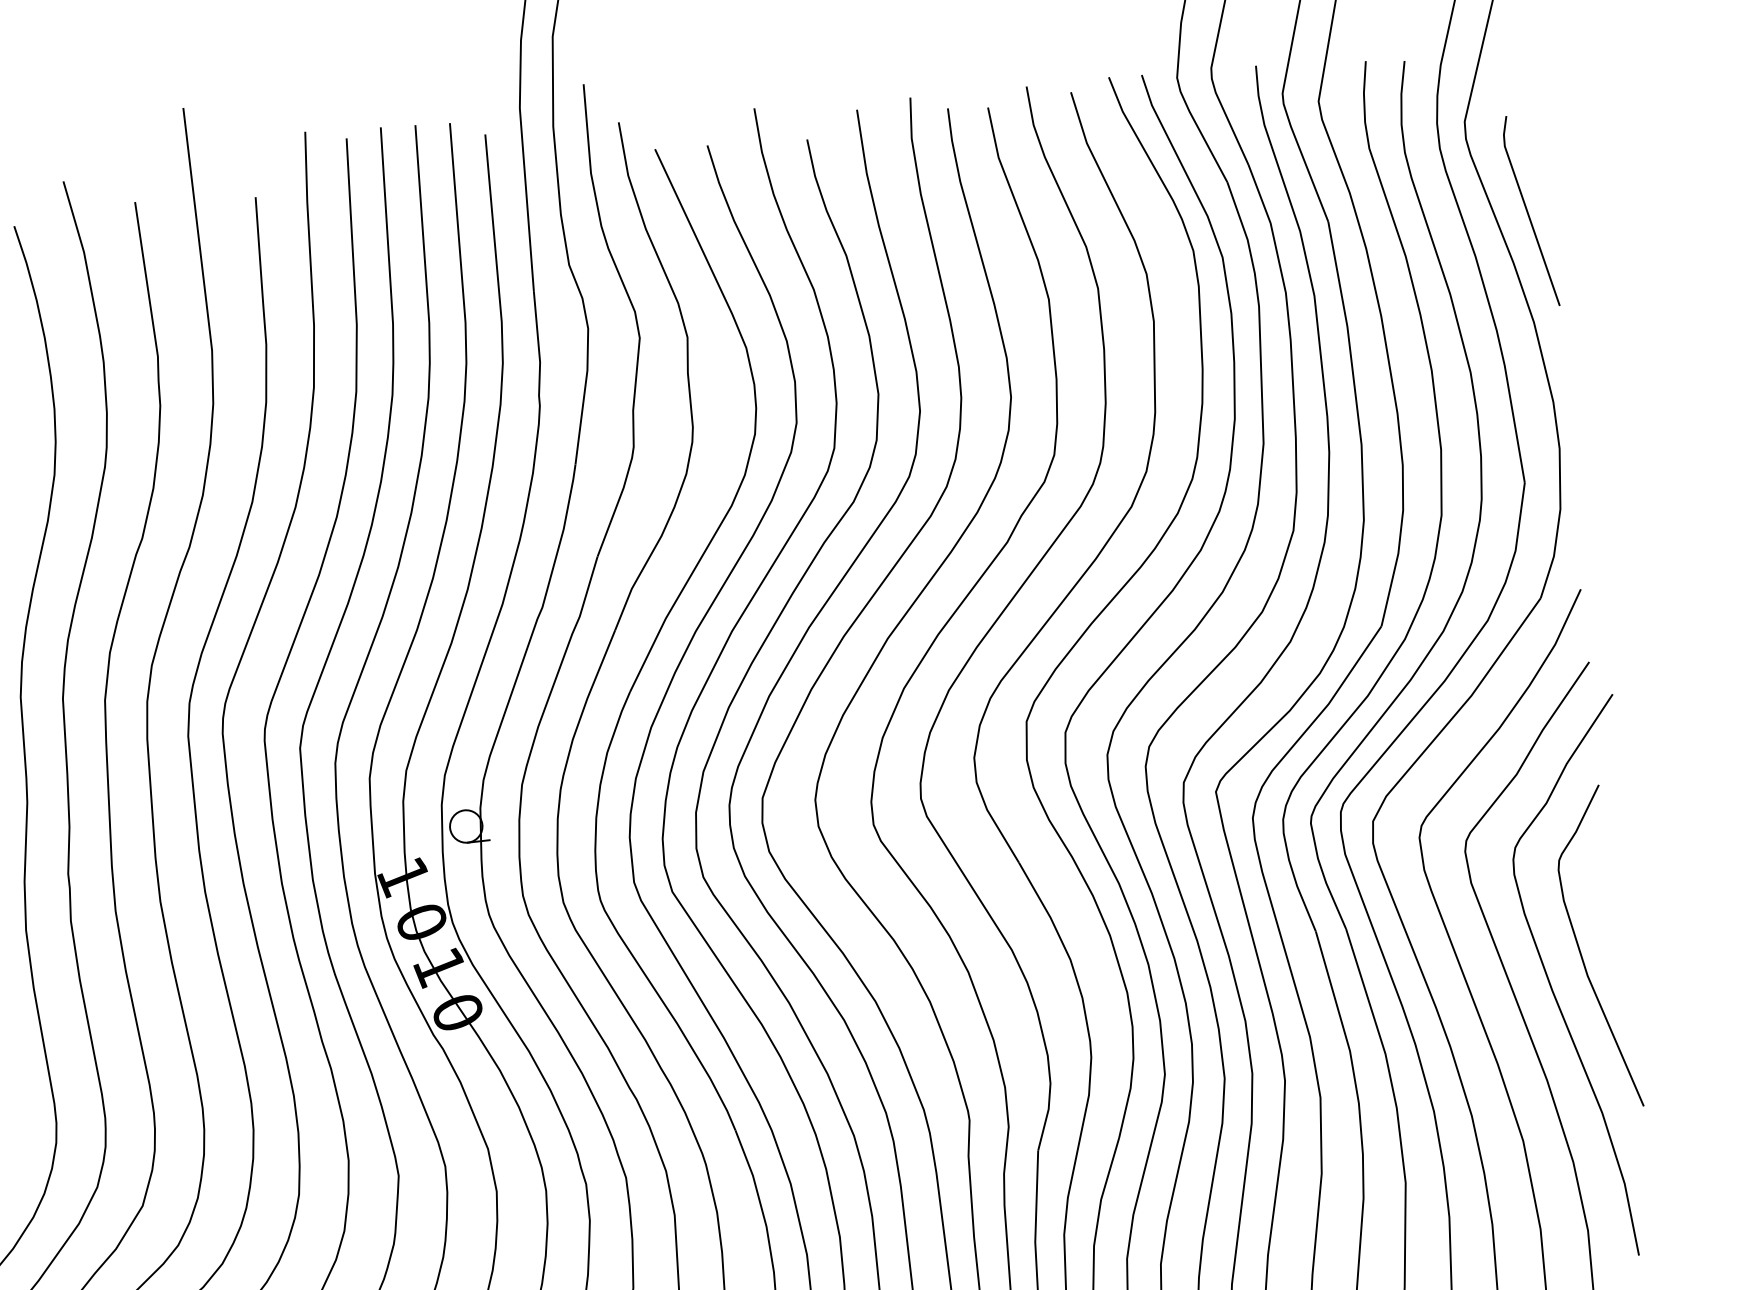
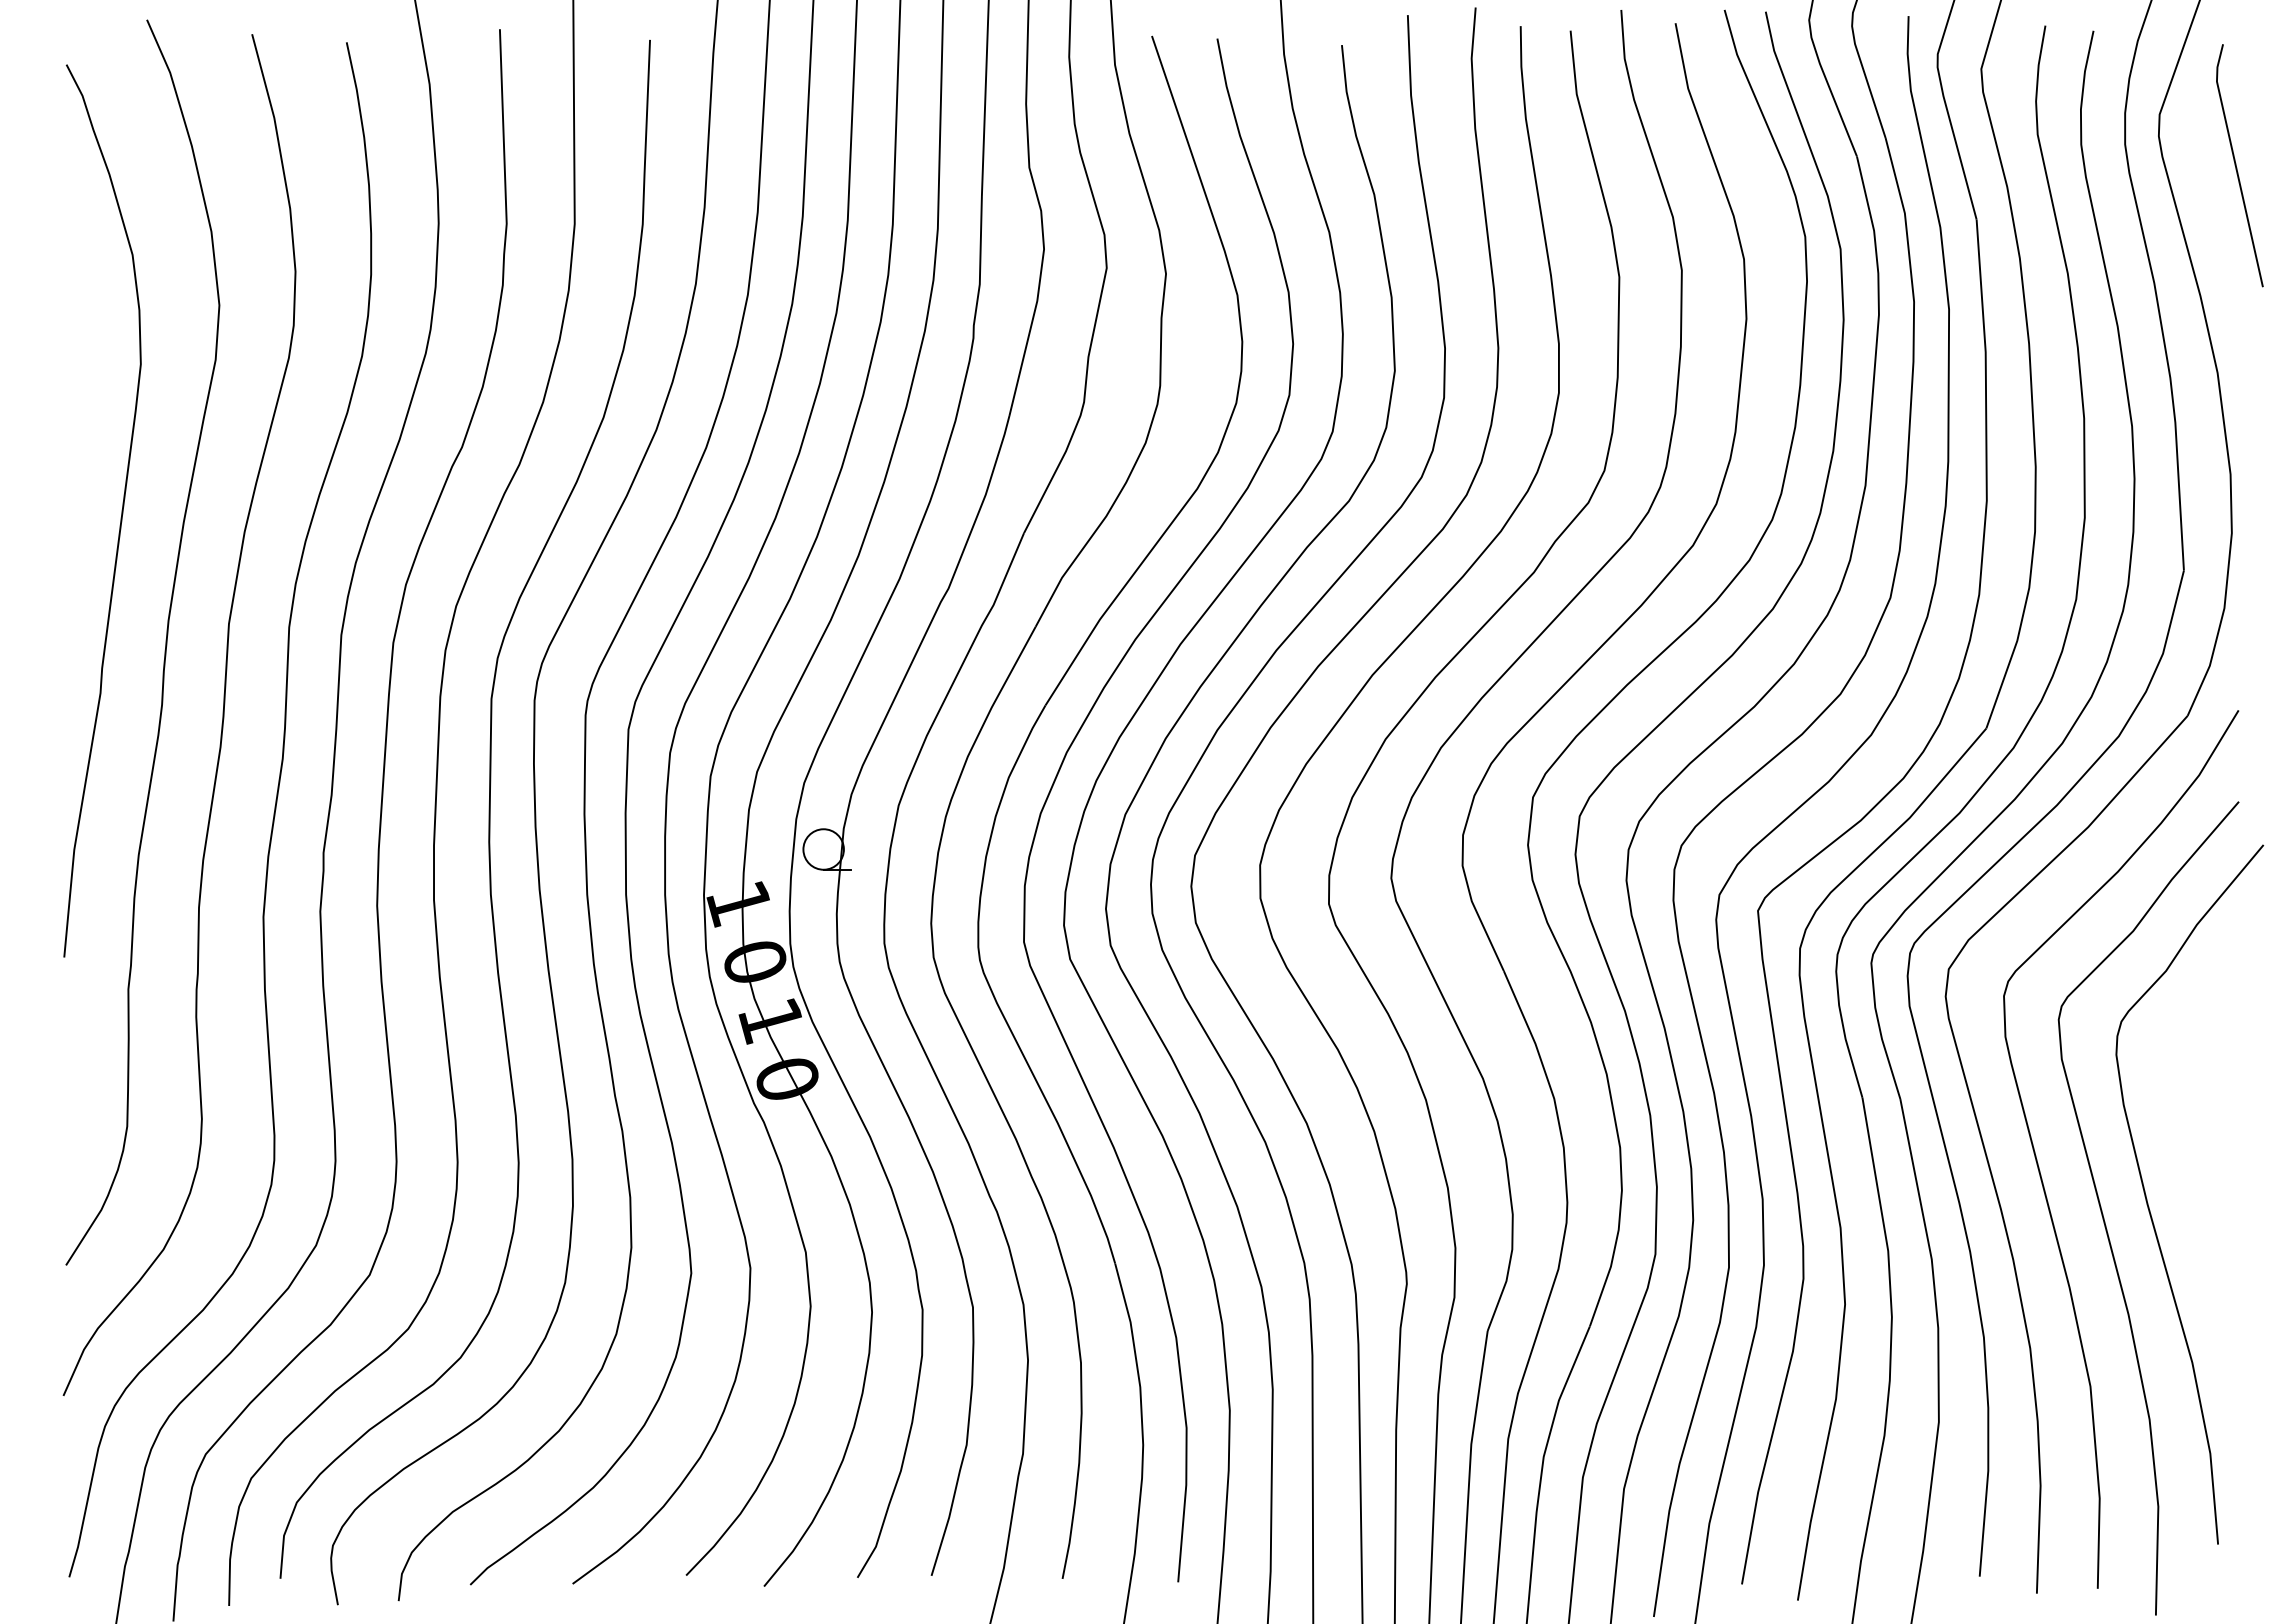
line: (1528, 212) -> (2237, 167), moved
curve: (1581, 951) -> (2188, 1159), removed

